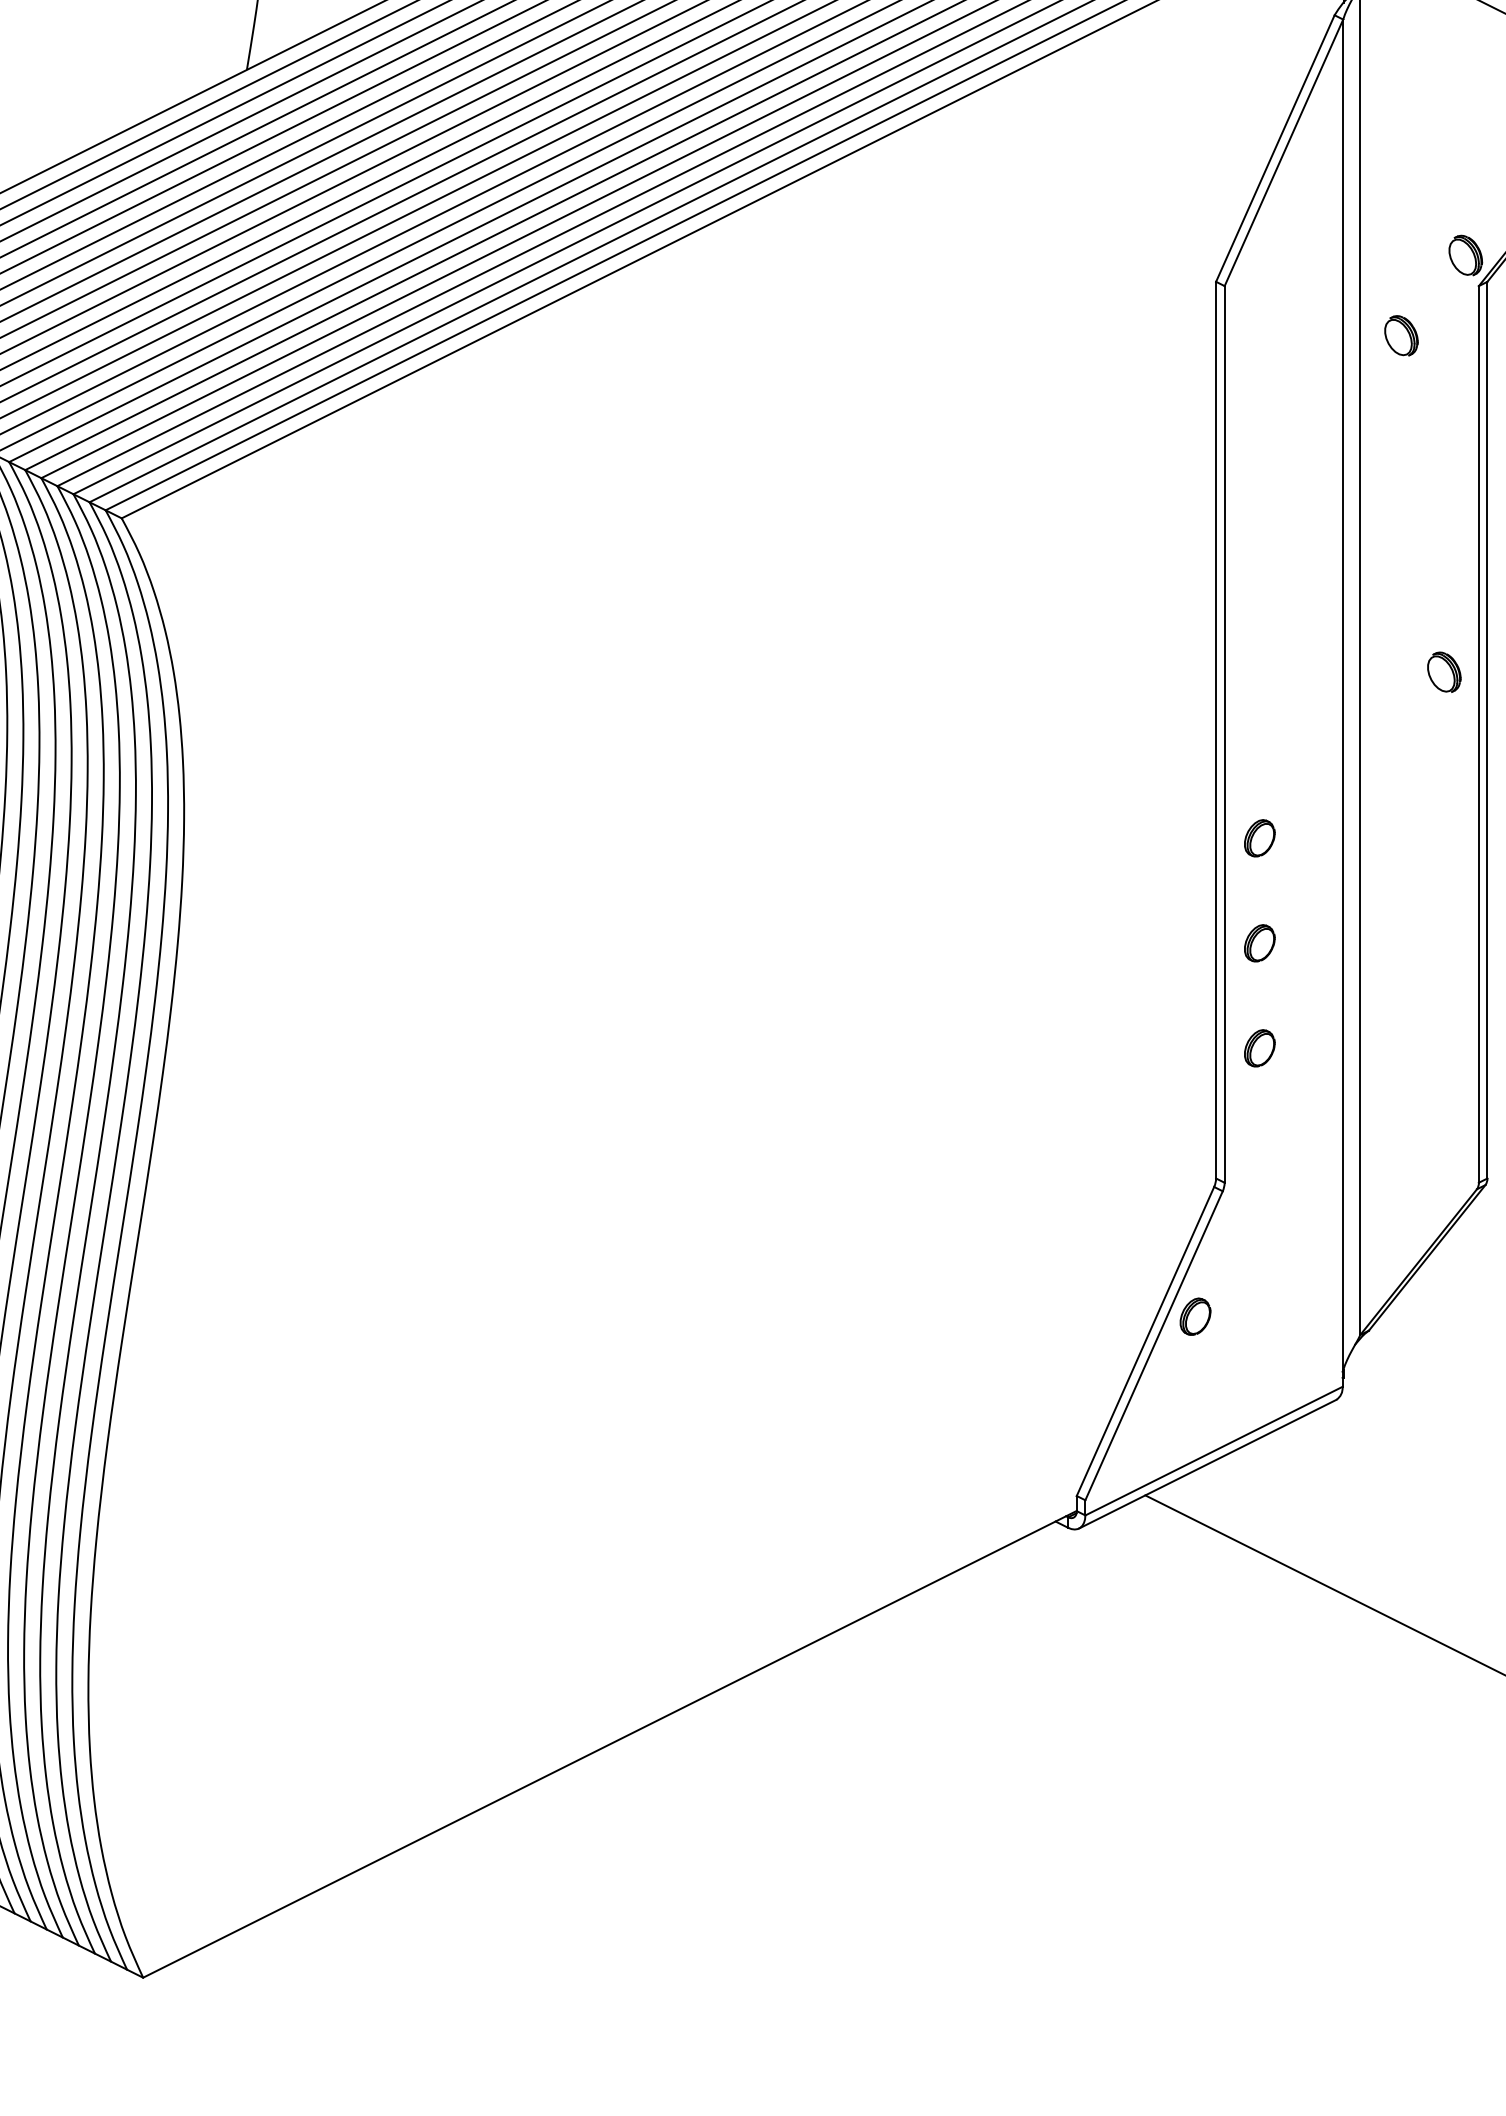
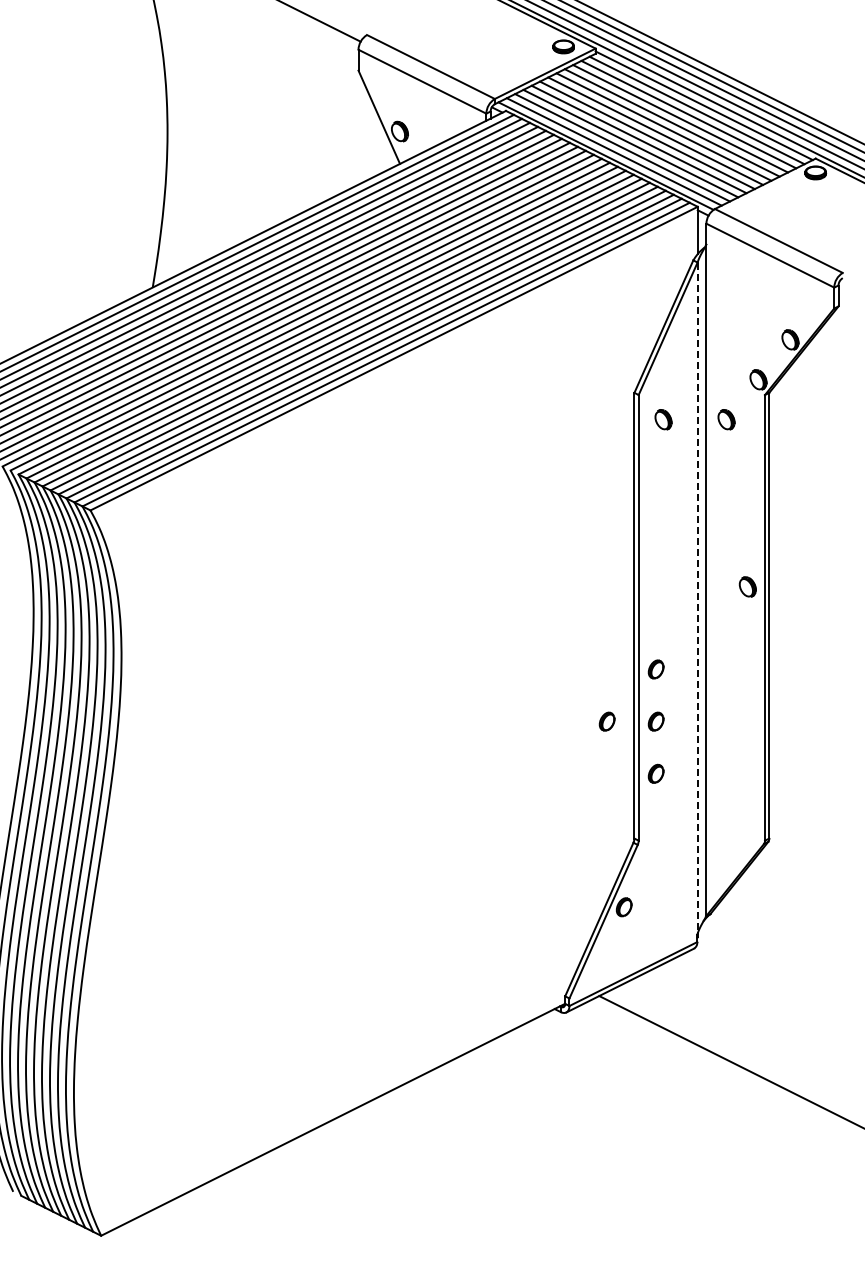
part: (1274, 335) -> (663, 419), added
line: (1342, 695) -> (697, 598), solid -> dashed
part: (1159, 942) -> (606, 721), added

